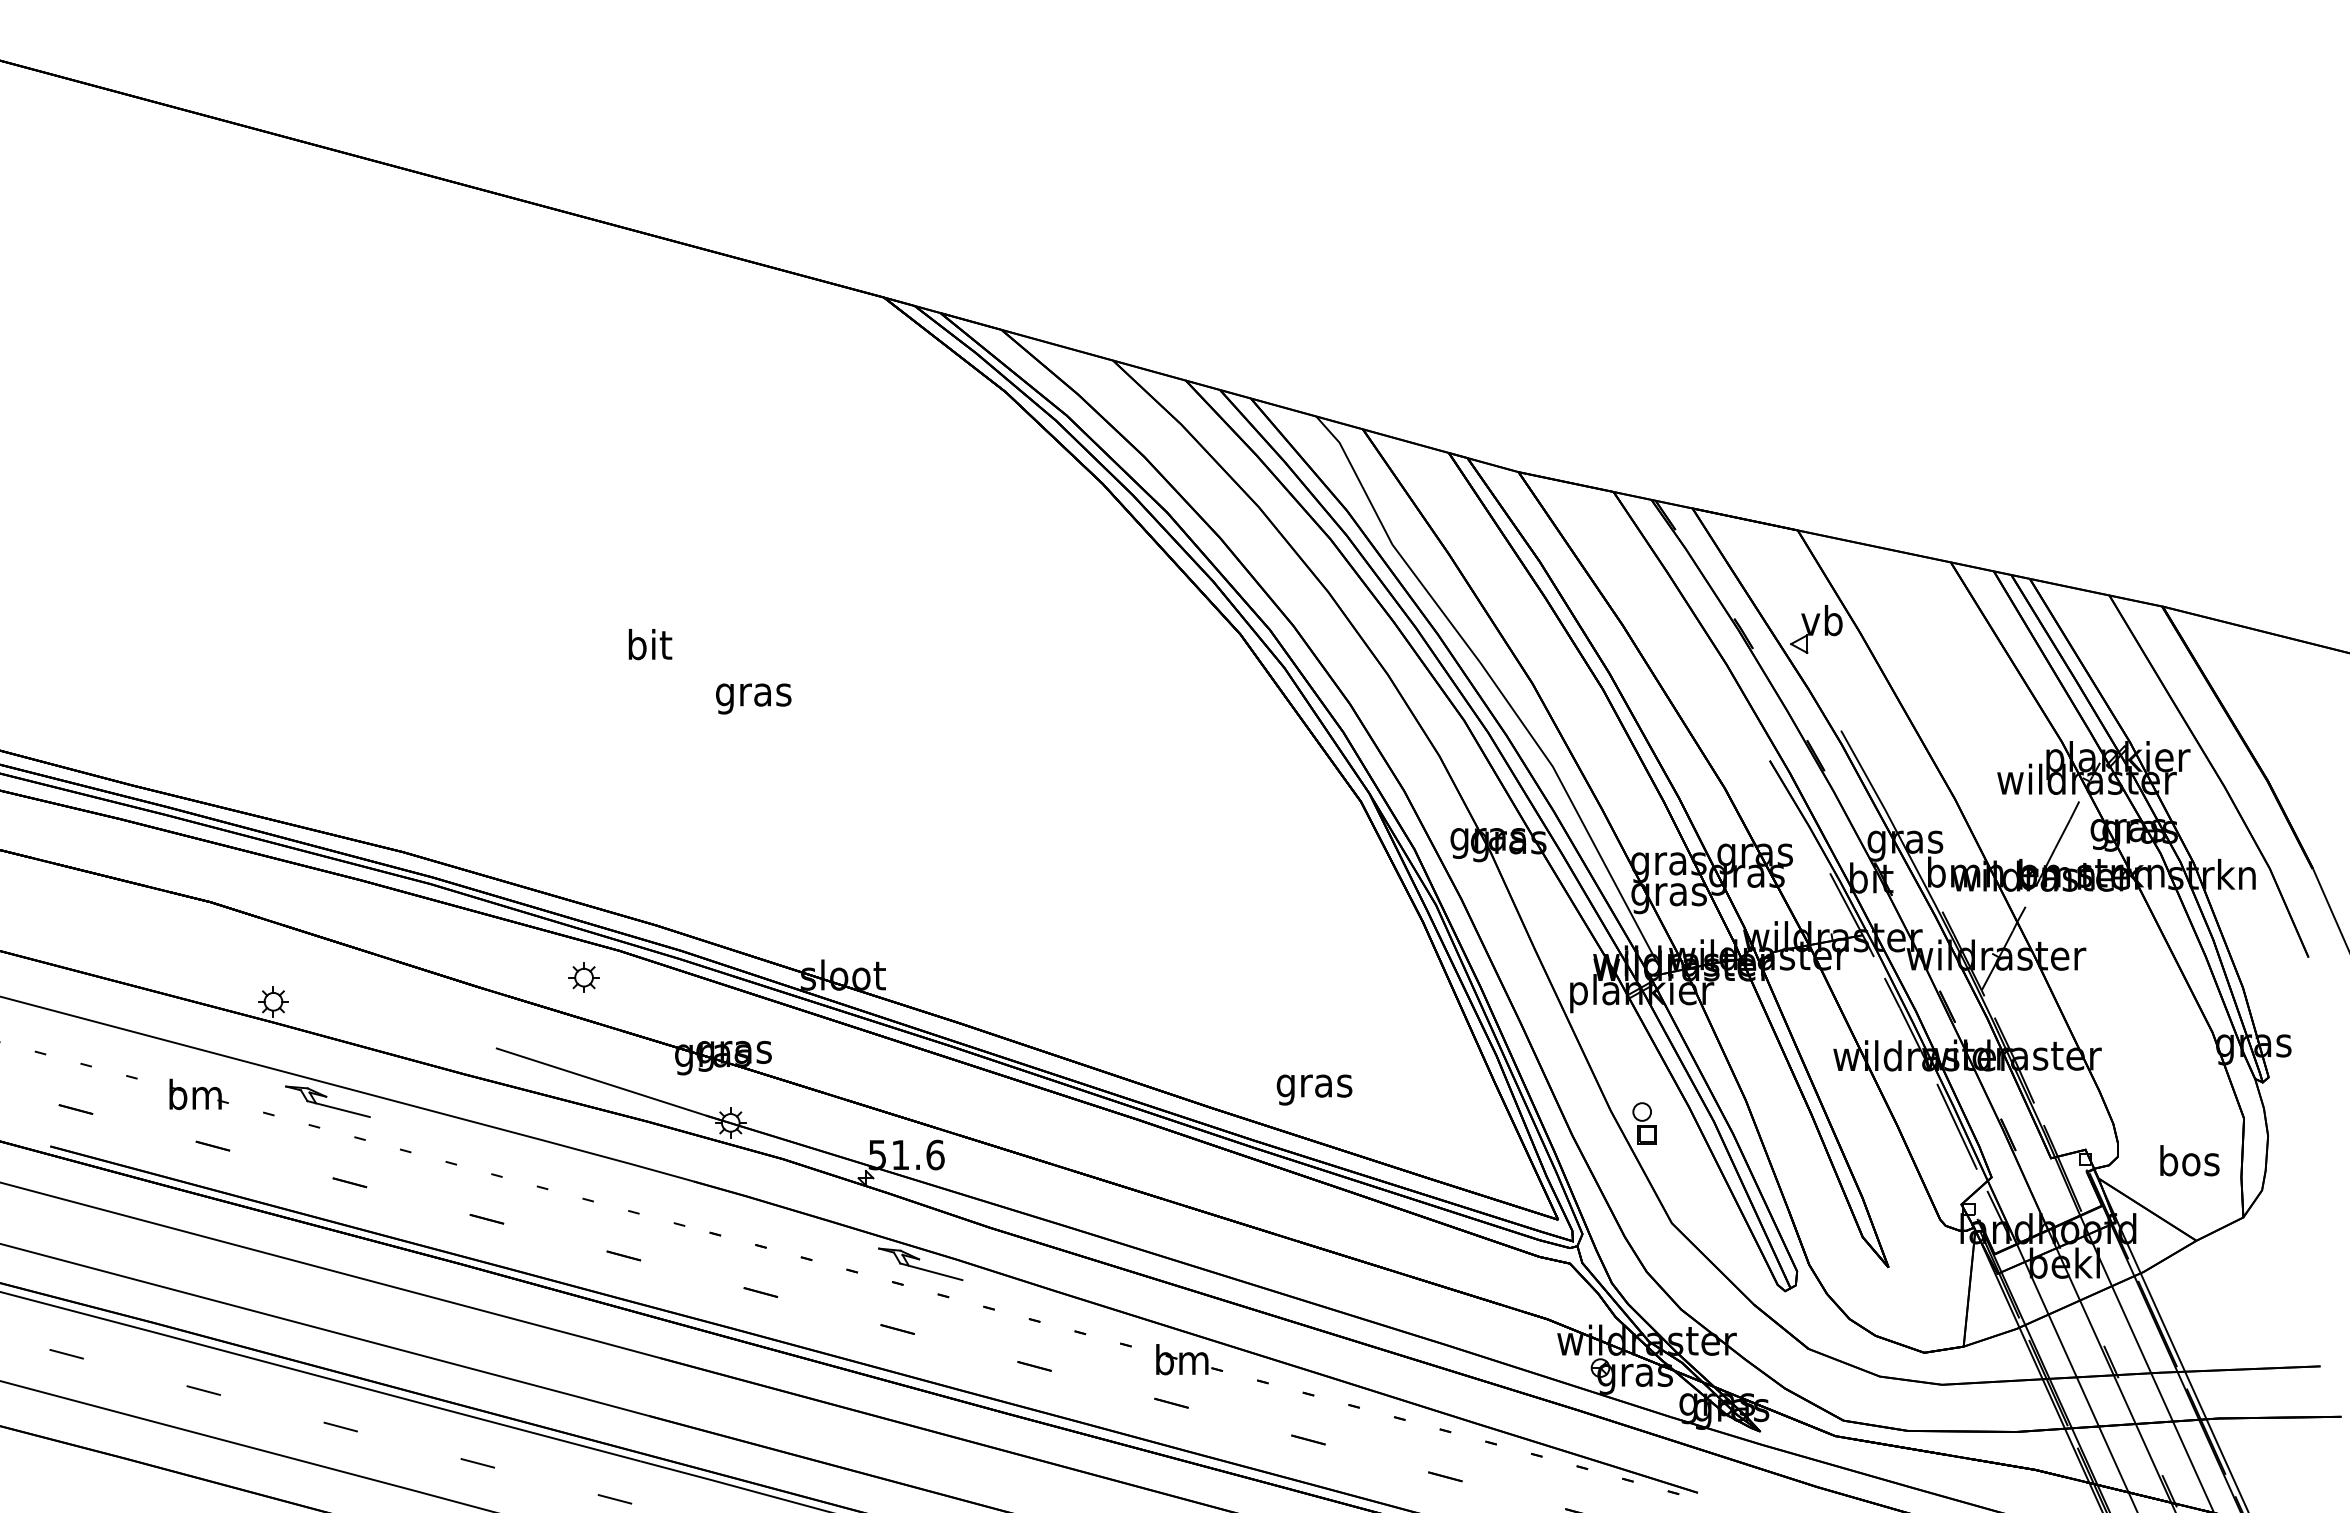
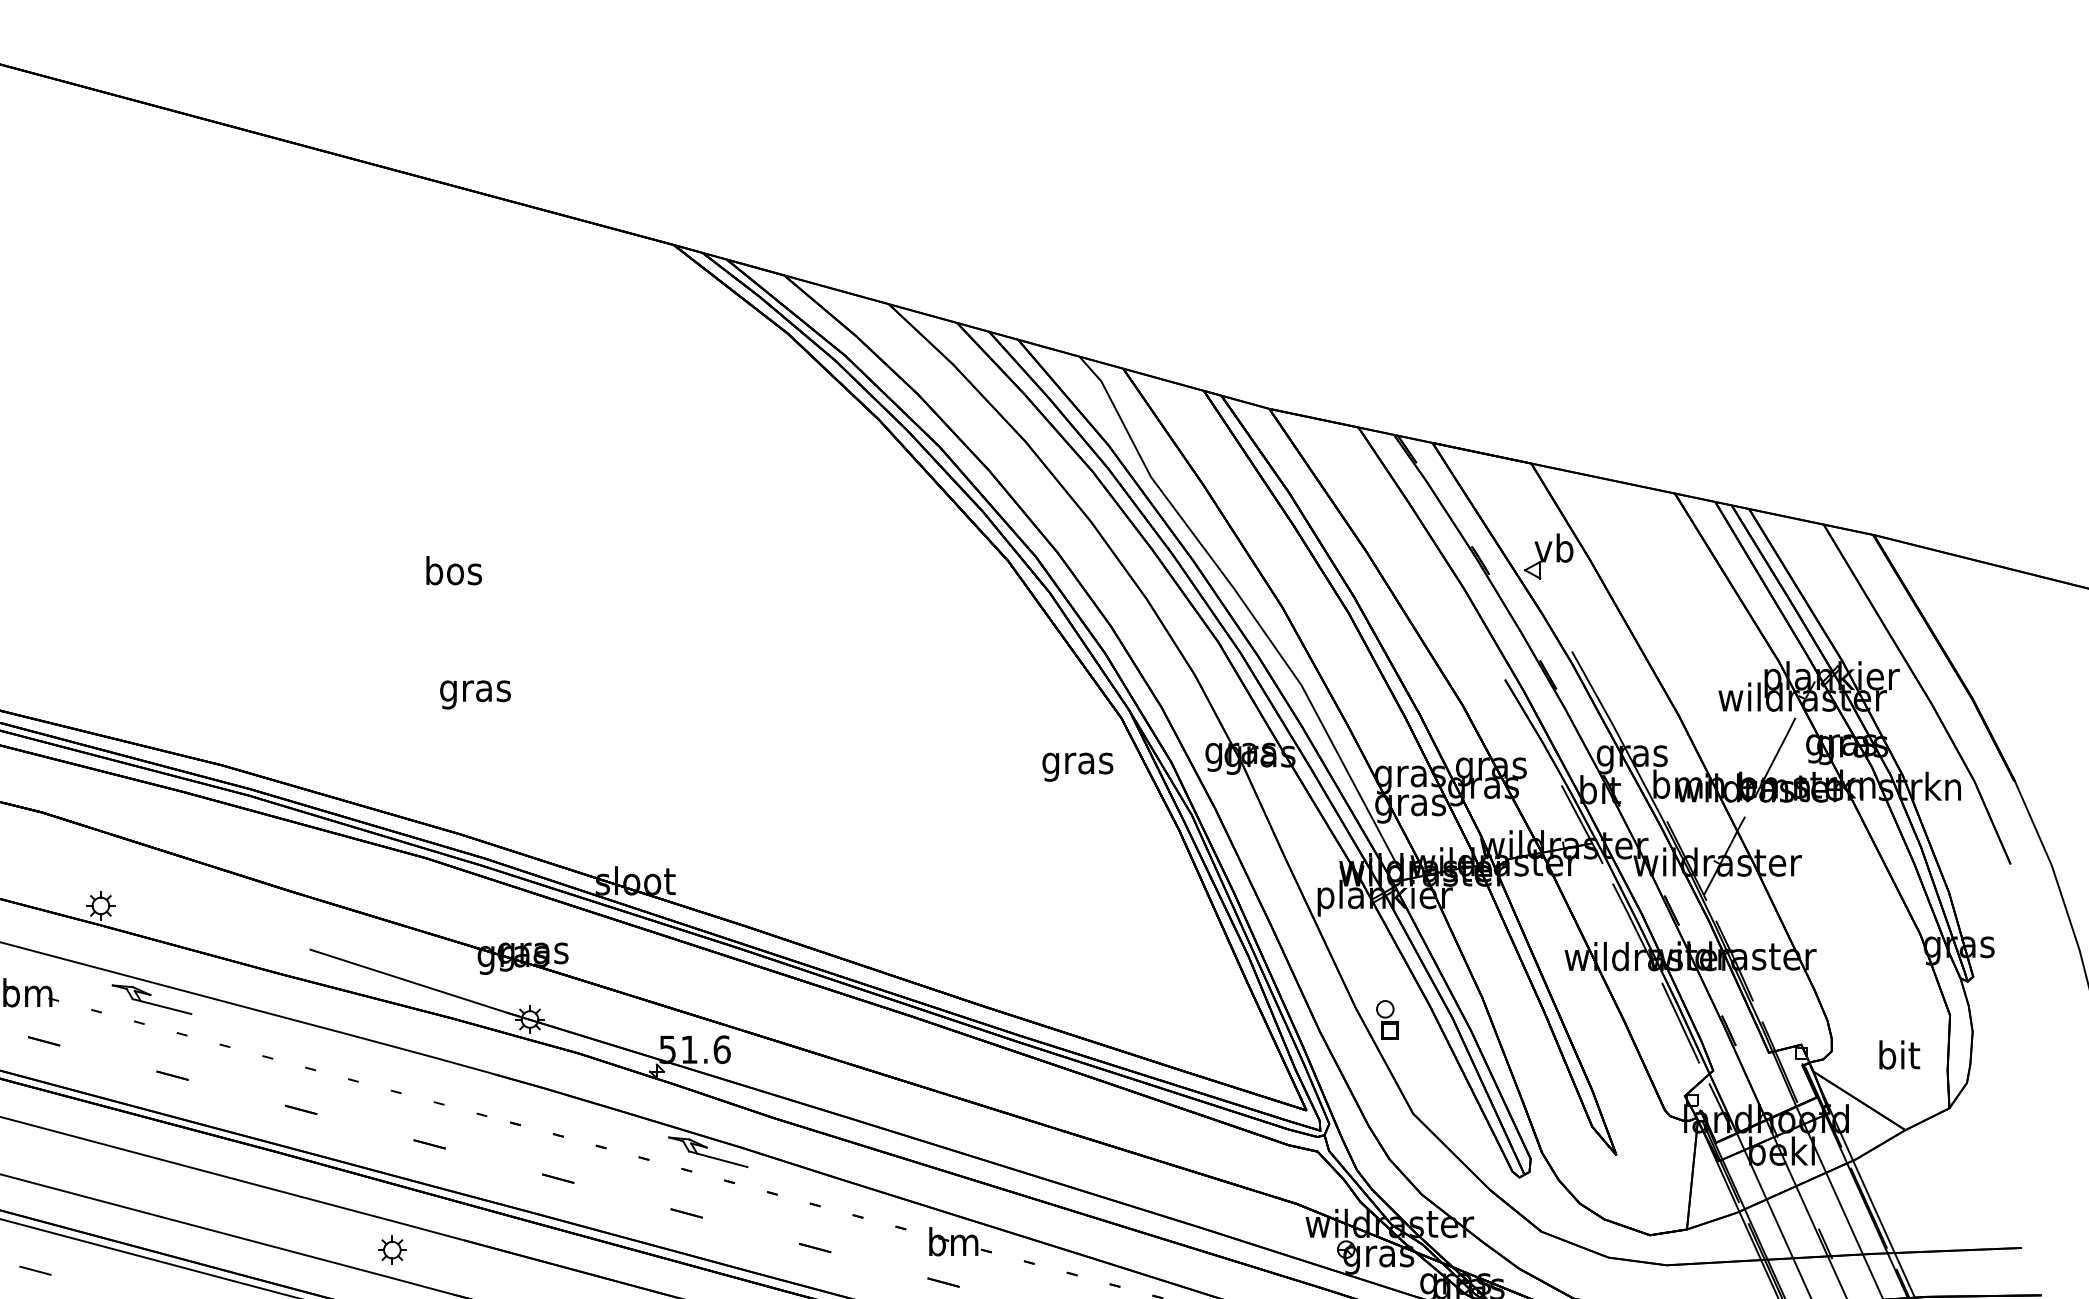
text: (649, 644) -> (453, 570), bit -> bos
text: (753, 698) -> (475, 694), moved
part: (583, 977) -> (391, 1250), moved
text: (1314, 1089) -> (1077, 766), moved
text: (2189, 1160) -> (1898, 1054), bos -> bit

